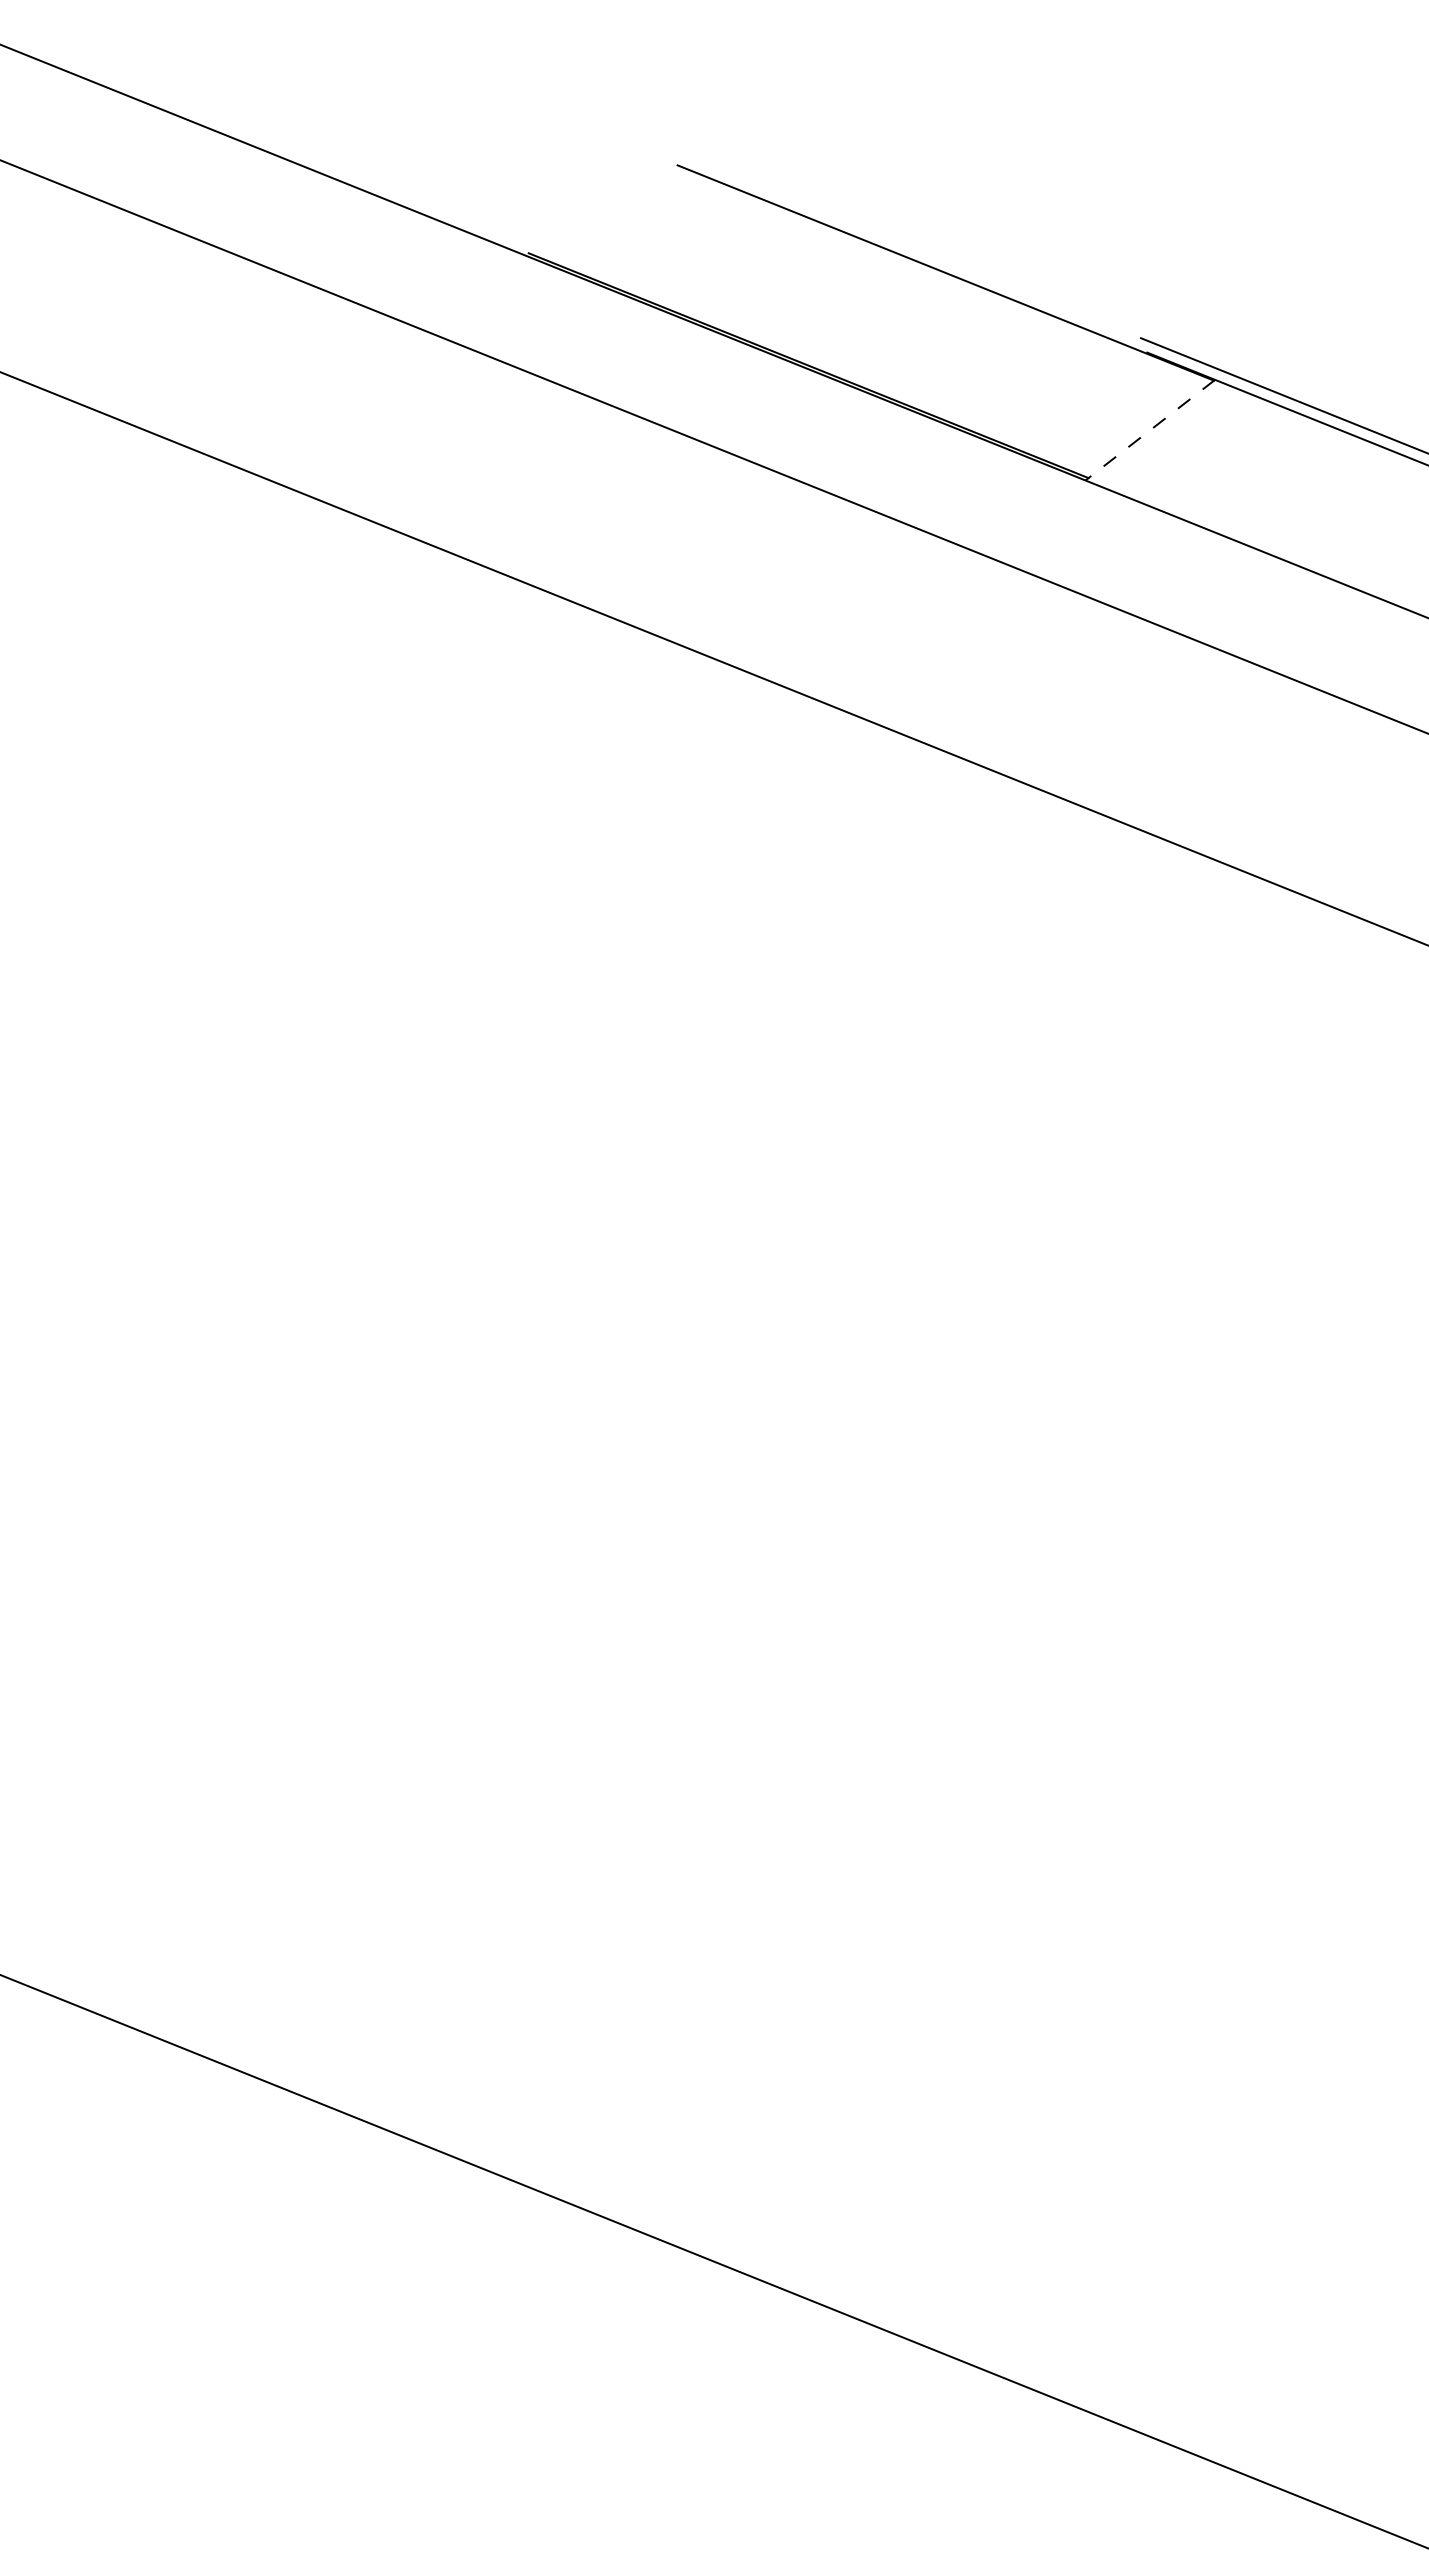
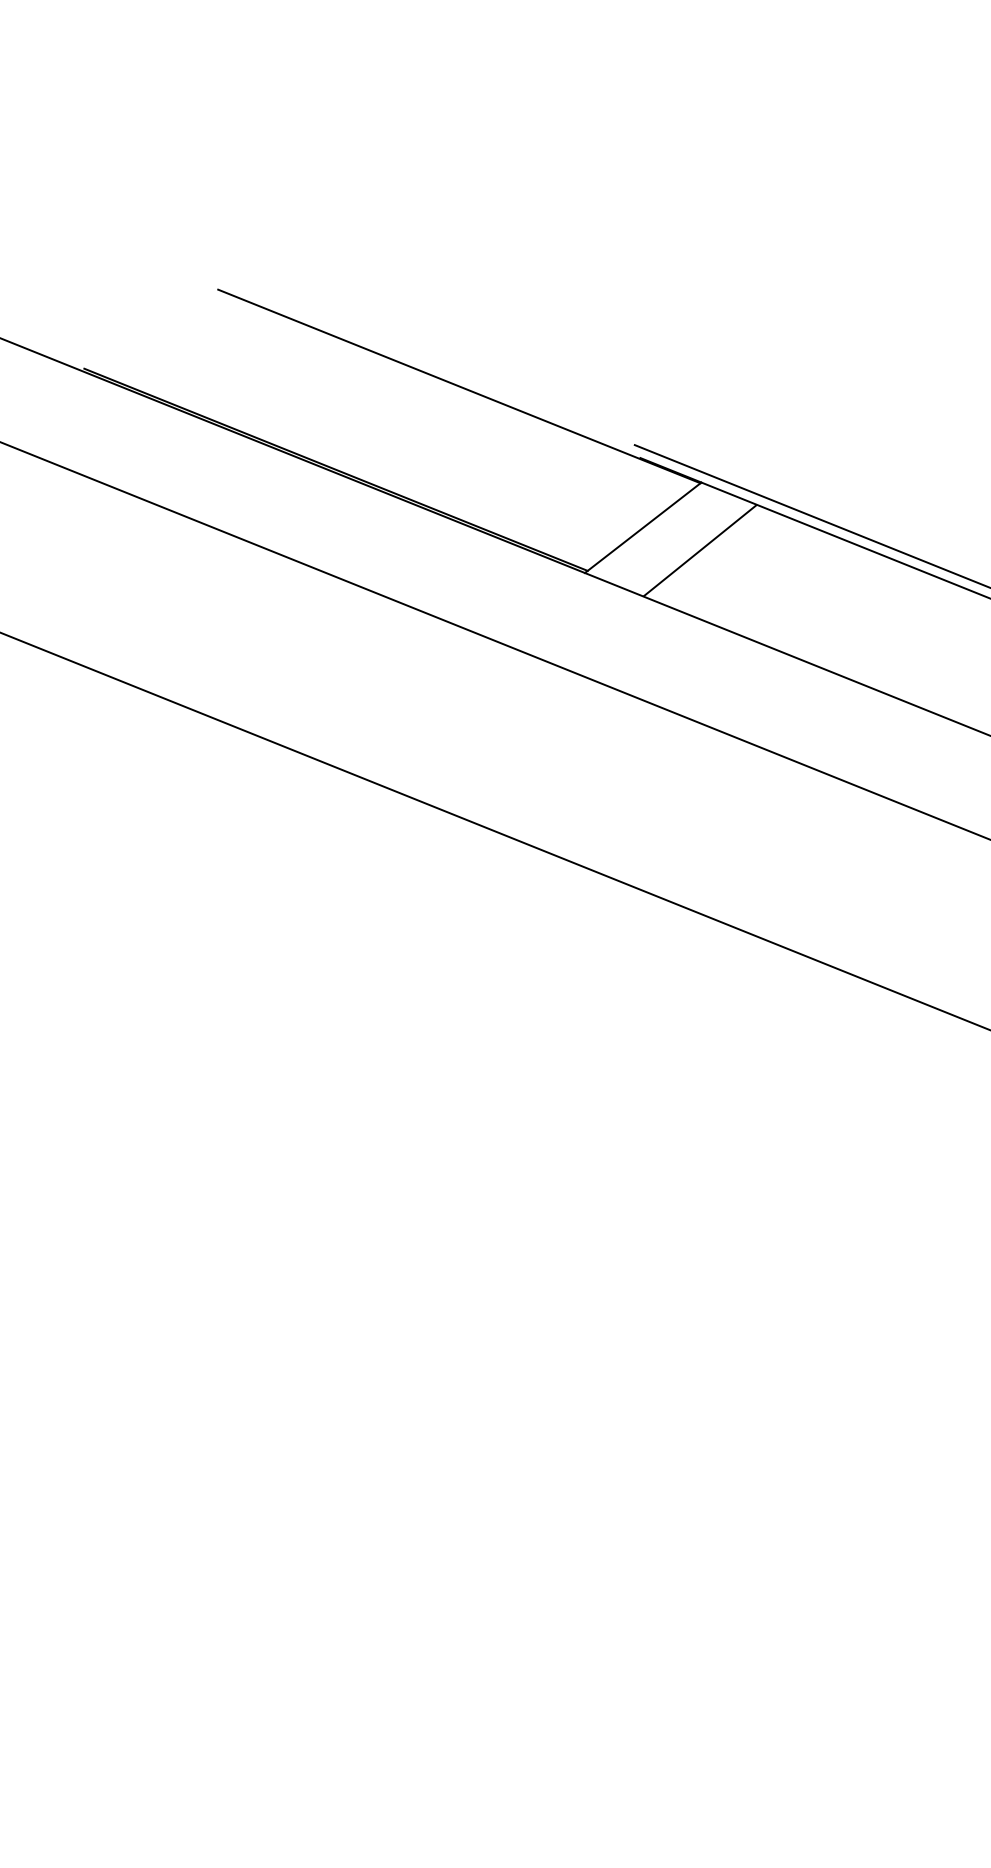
line: (1149, 430) -> (642, 528), dashed -> solid
line: (1213, 455) -> (700, 550), added

